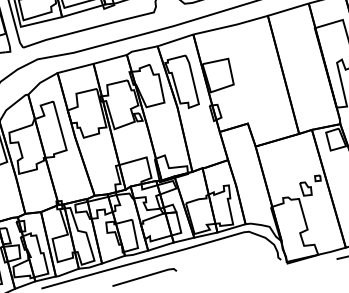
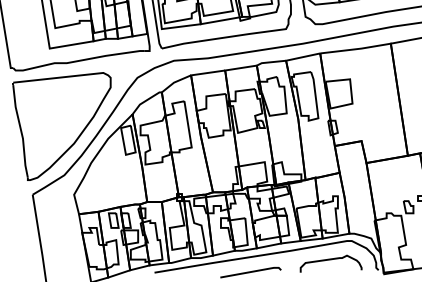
curve: (228, 255) -> (330, 260), added

